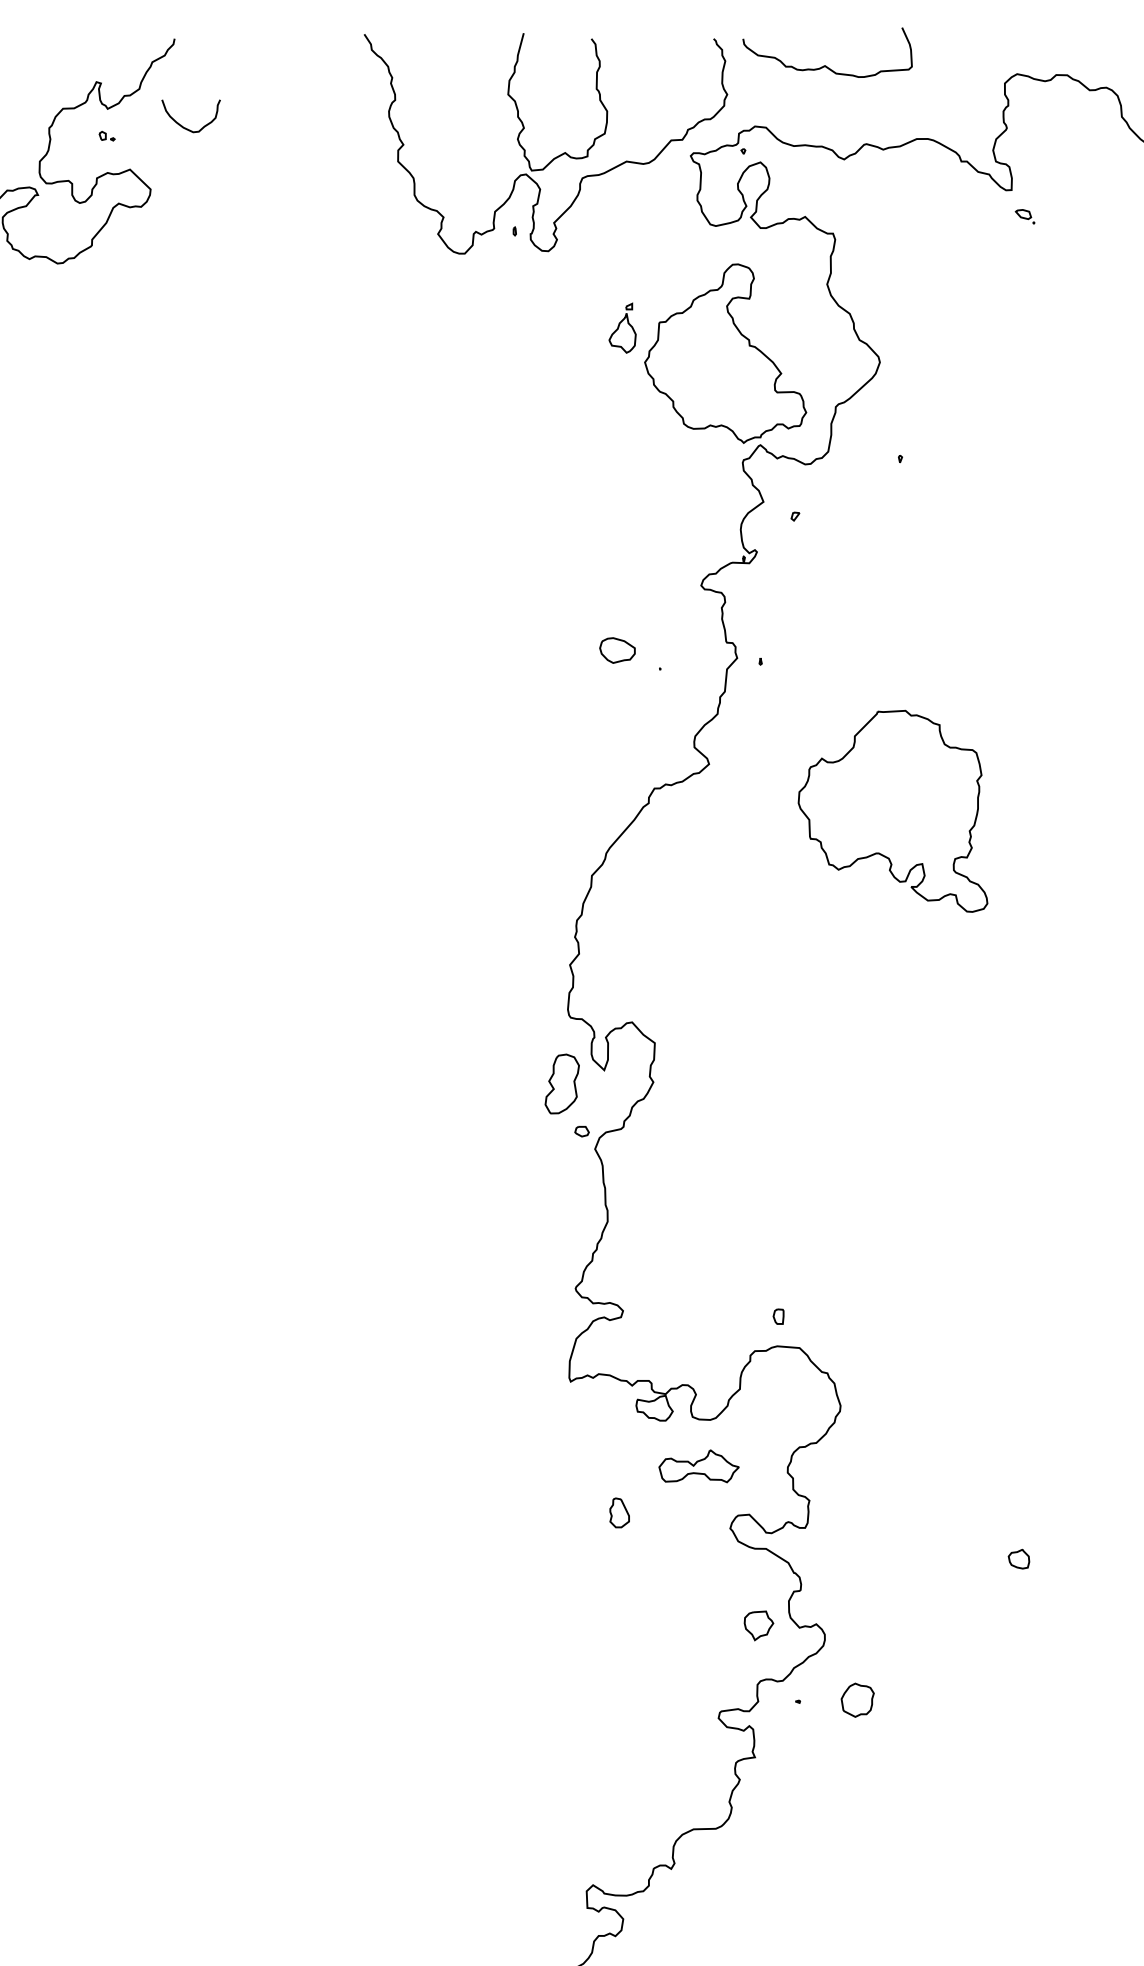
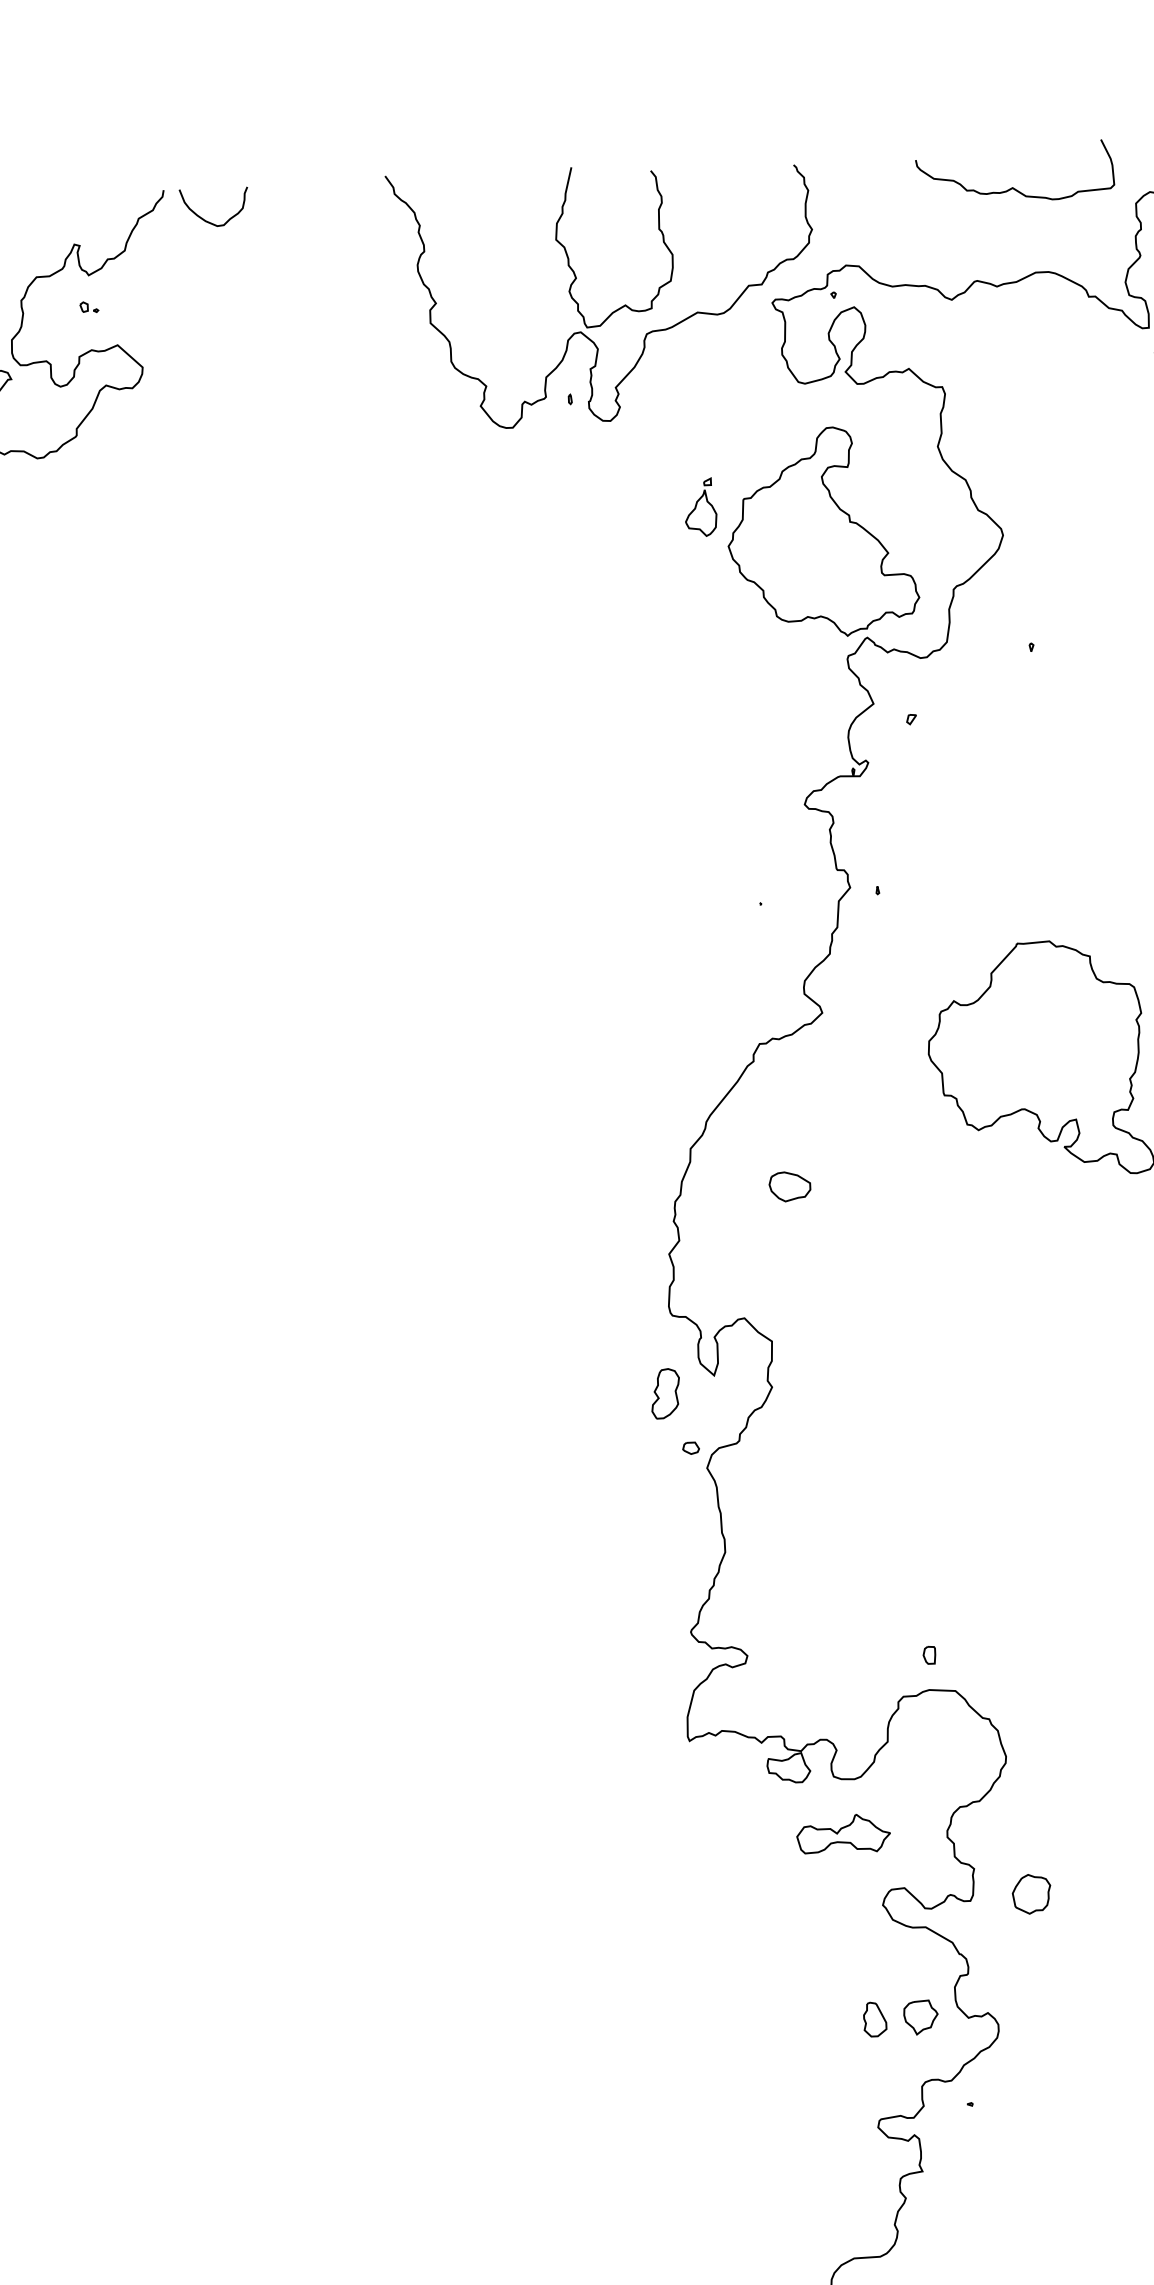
curve: (826, 65) -> (1014, 187), moved
curve: (182, 125) -> (204, 218), moved
part: (617, 650) -> (789, 1186), moved
part: (561, 1084) -> (664, 1394), size x0.71
part: (619, 1512) -> (874, 2019), moved
part: (857, 1699) -> (1031, 1893), moved

